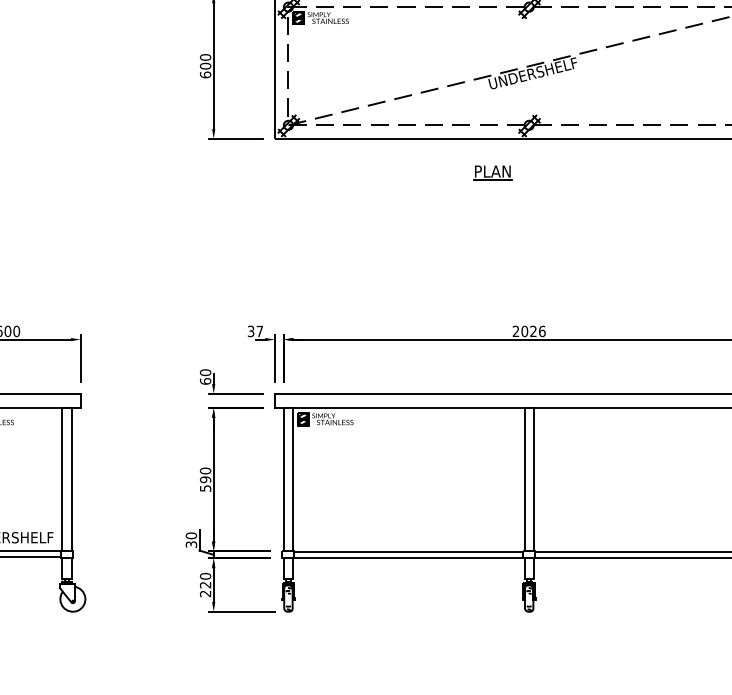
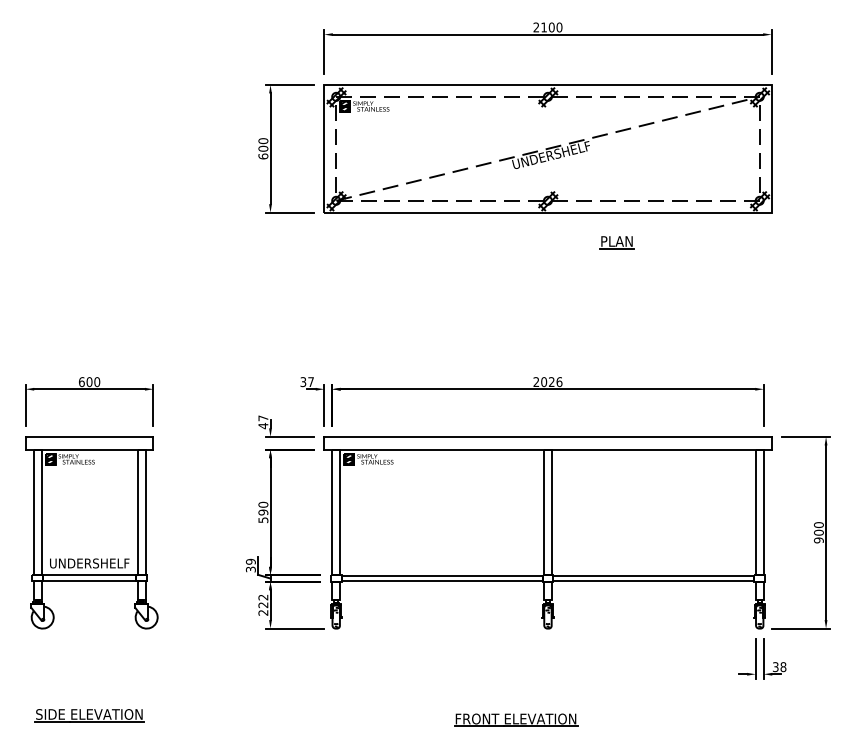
part: (492, 172) -> (616, 242), moved
text: (205, 377) -> (263, 422), 60 -> 47
text: (190, 535) -> (250, 561), 30 -> 39
text: (205, 576) -> (263, 597), 220 -> 222

